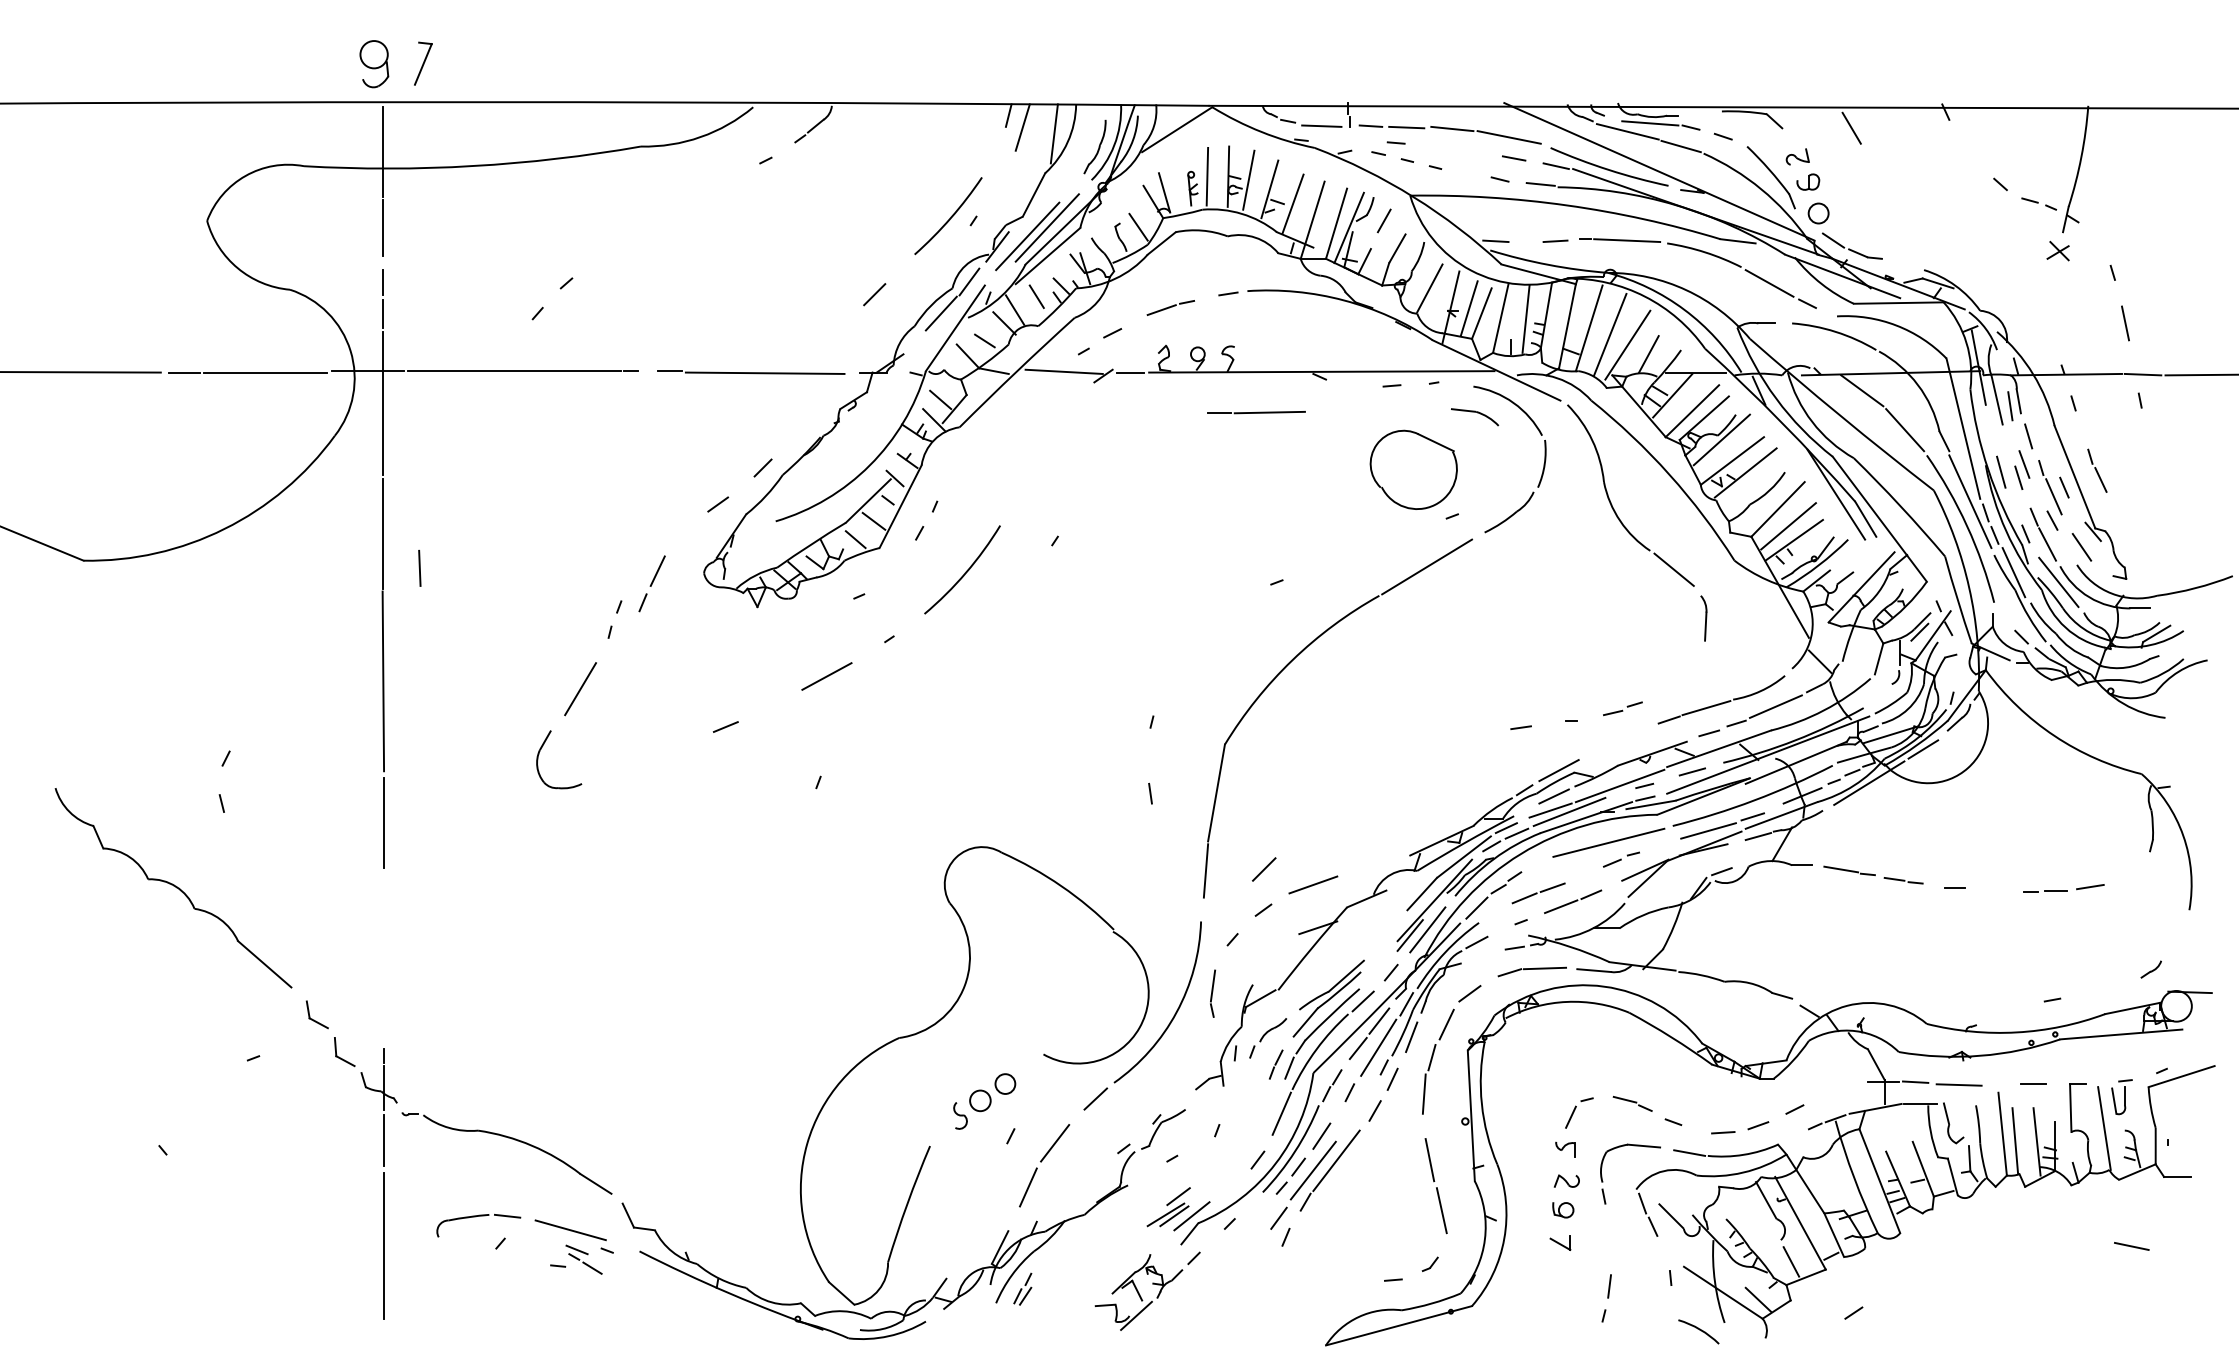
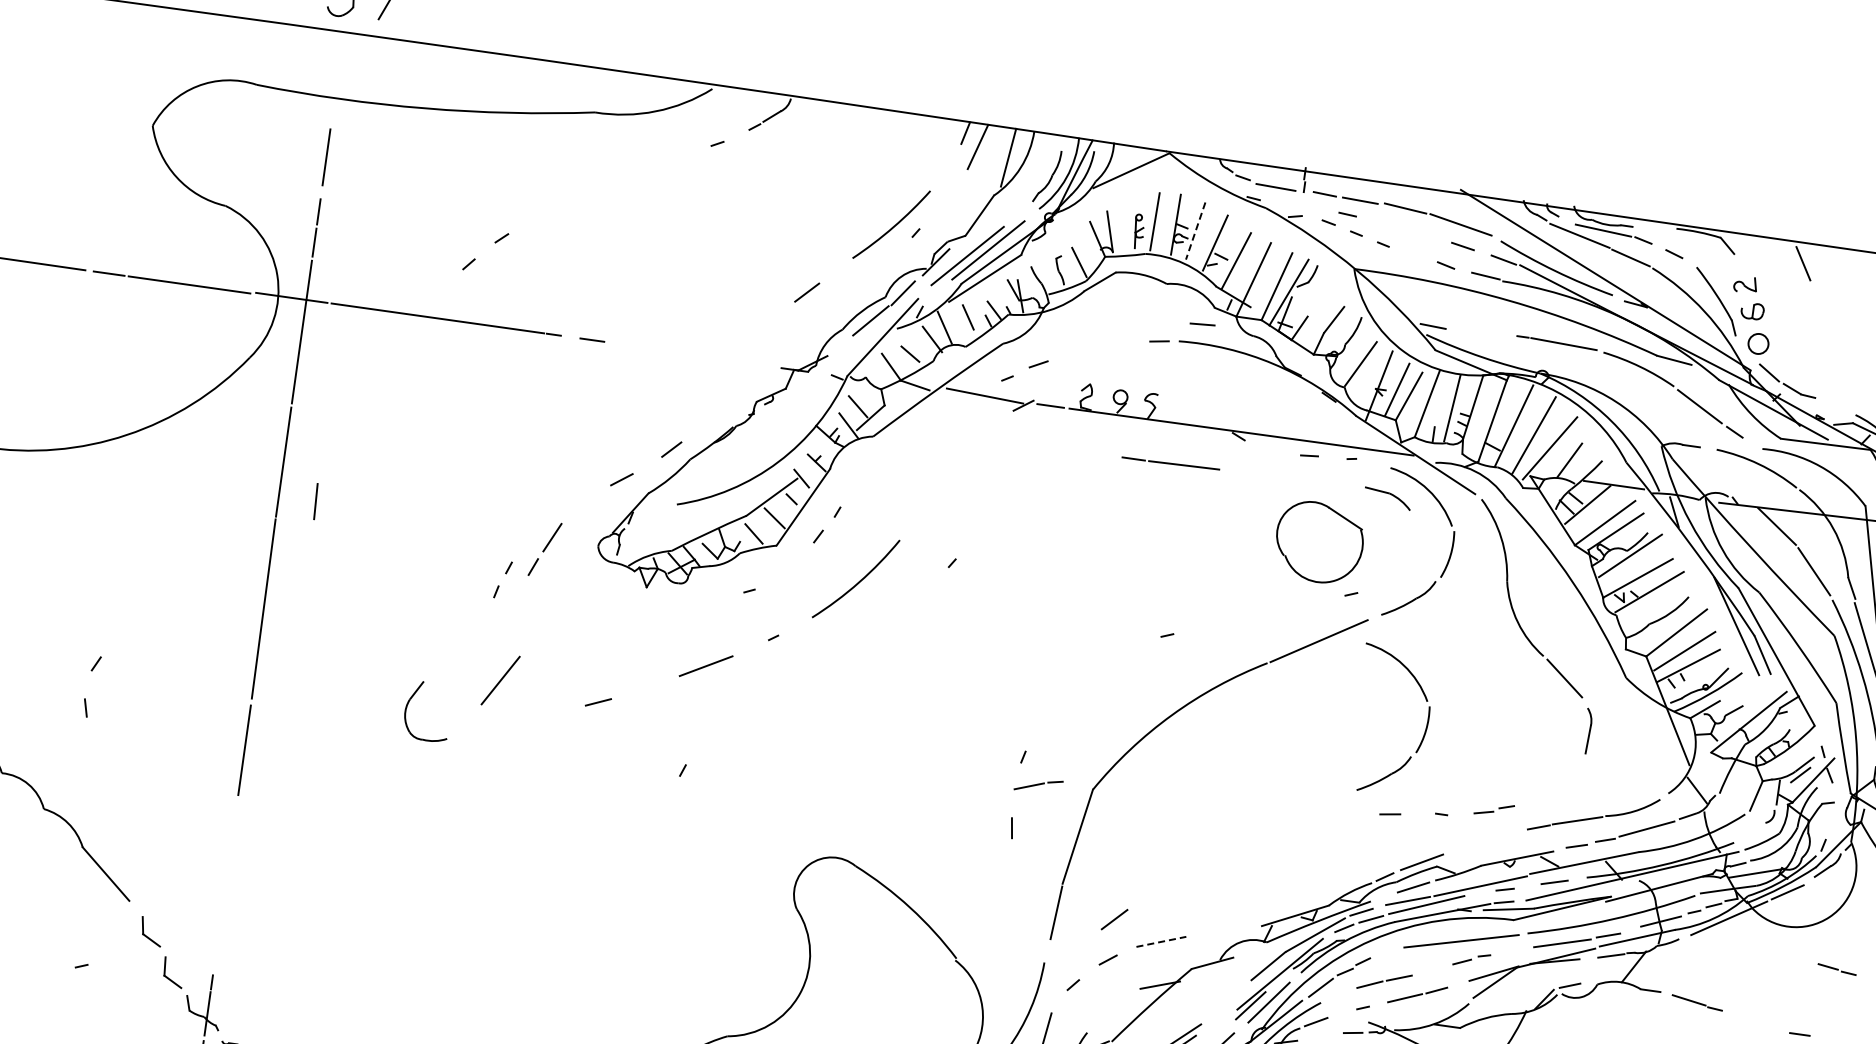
line: (382, 152) -> (336, 82), removed
line: (1248, 180) -> (1195, 231), solid -> dashed
line: (1383, 220) -> (1324, 290), removed
line: (1555, 240) -> (1202, 323), moved
part: (1170, 307) -> (1038, 784), moved
line: (764, 372) -> (686, 354), removed
part: (1543, 639) -> (1424, 729), added
line: (580, 689) -> (500, 680), moved
line: (1903, 880) -> (1837, 969), moved
line: (1313, 884) -> (1161, 941), solid -> dashed

